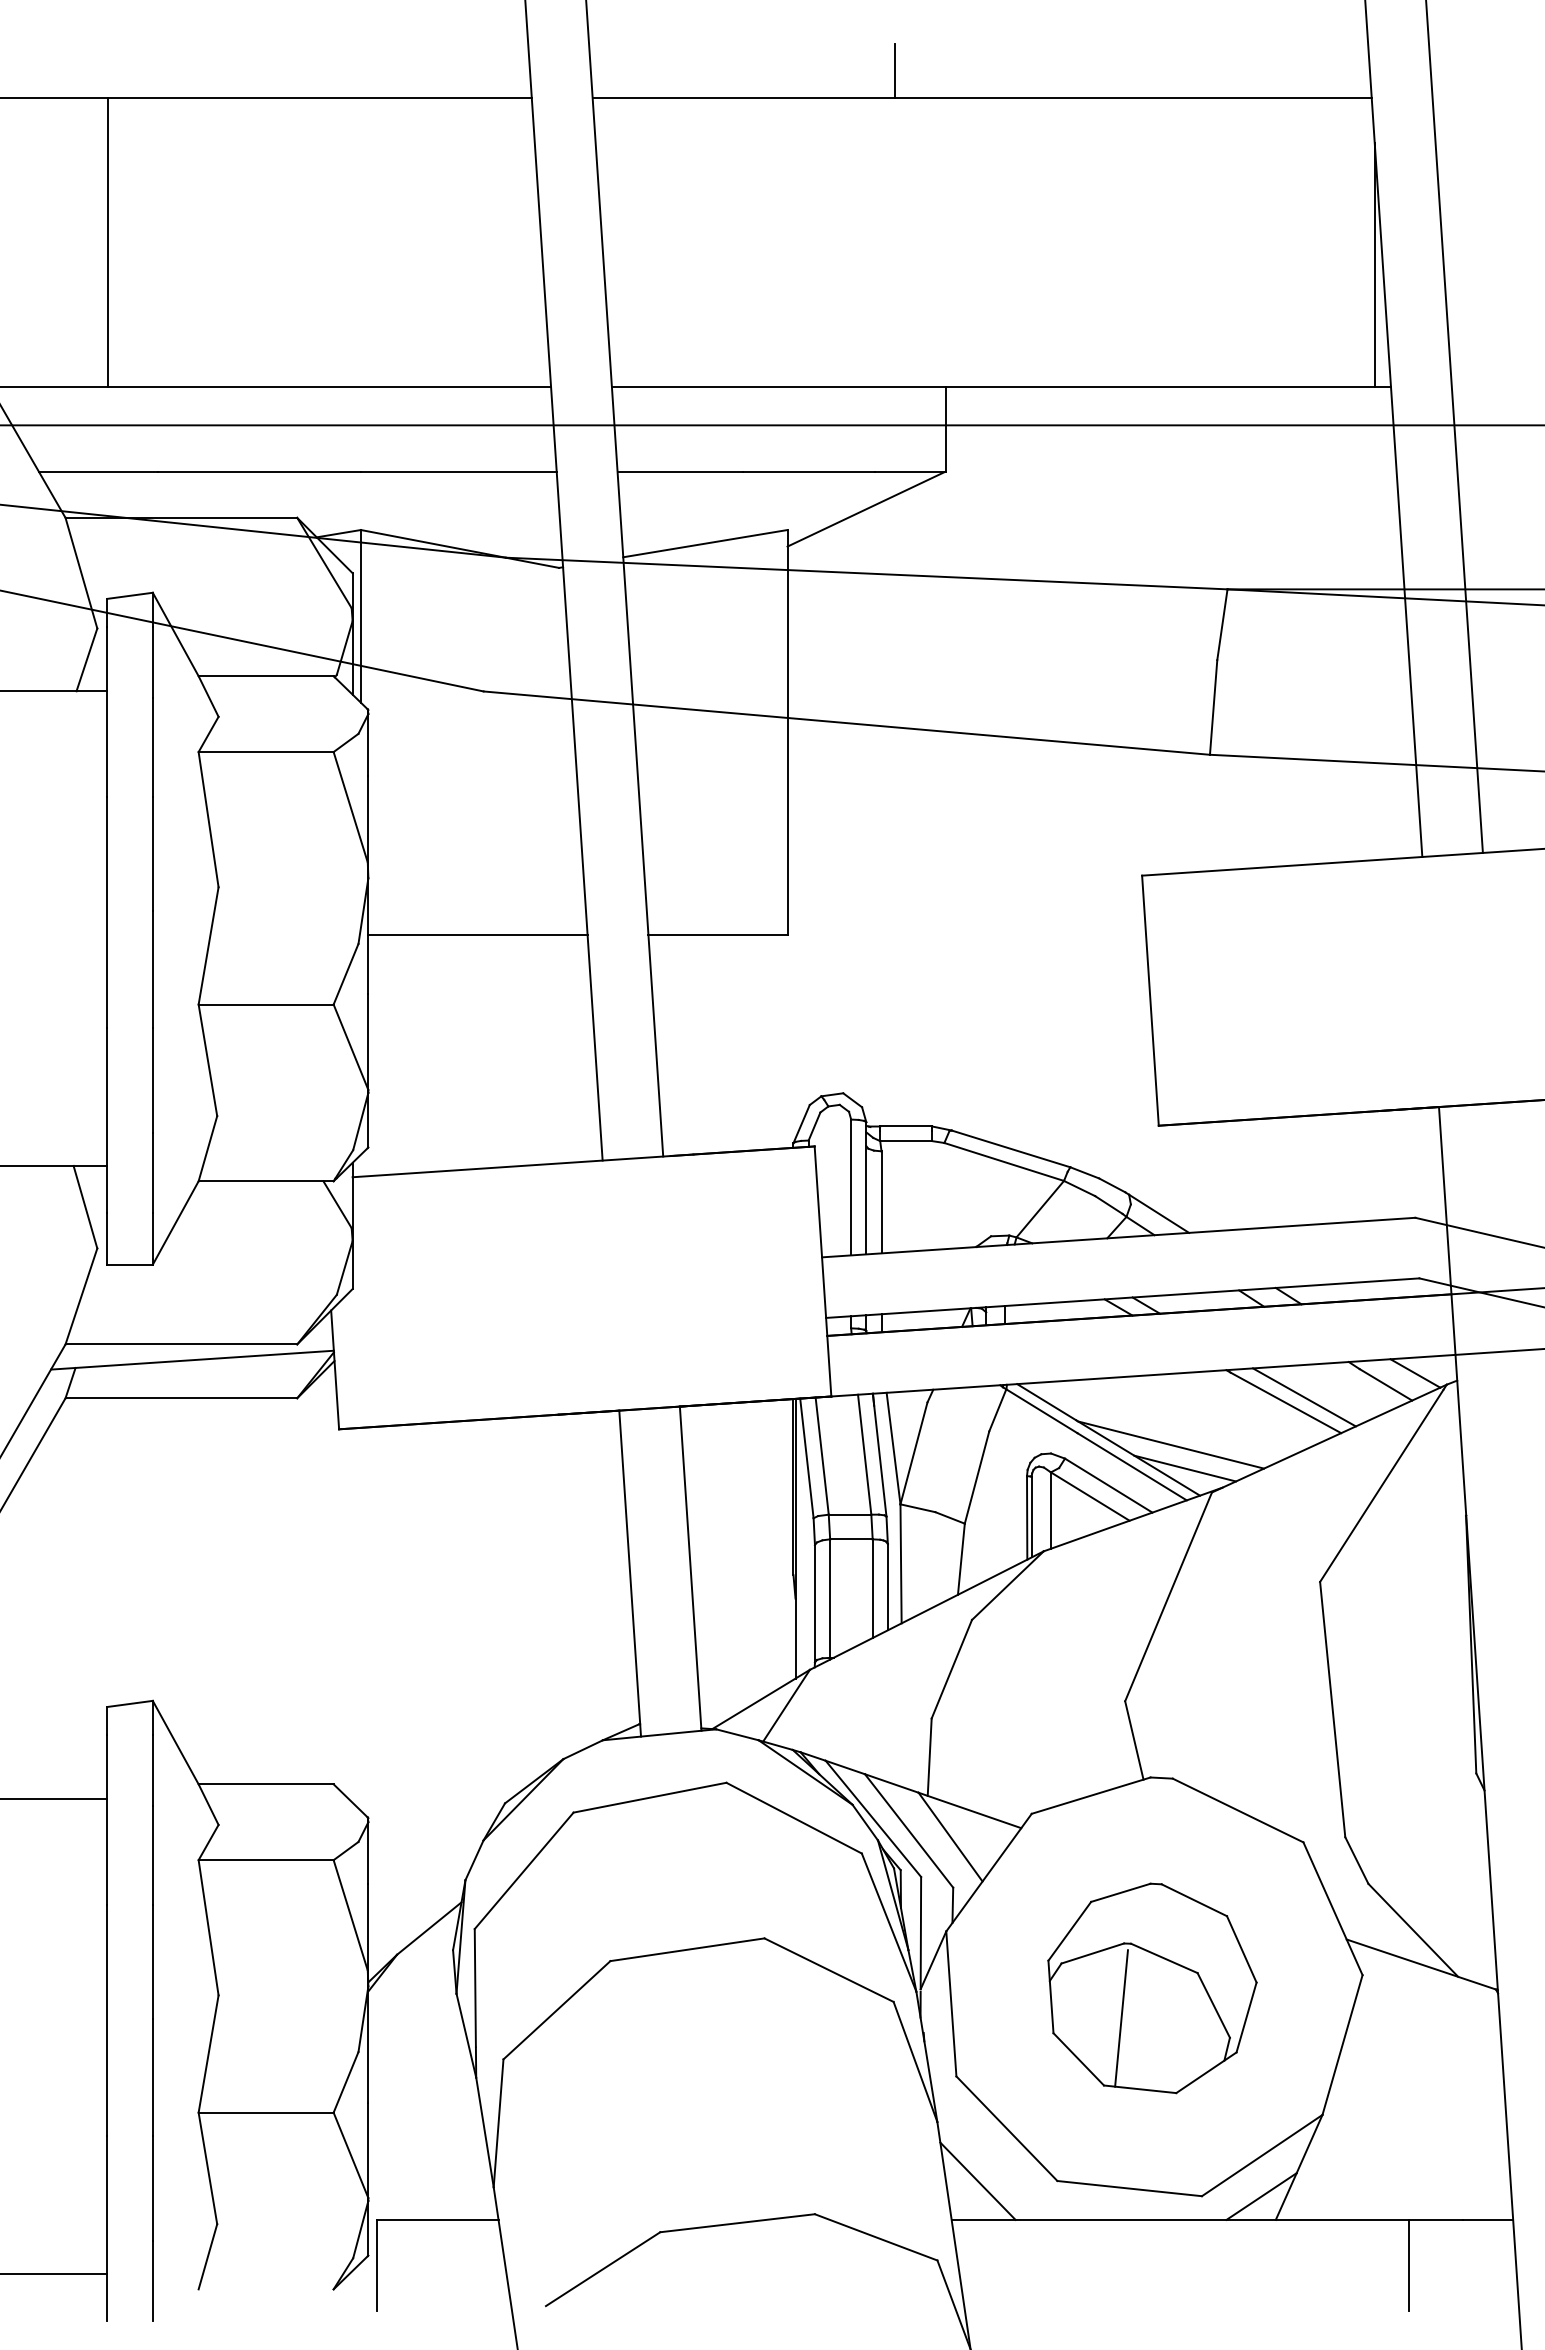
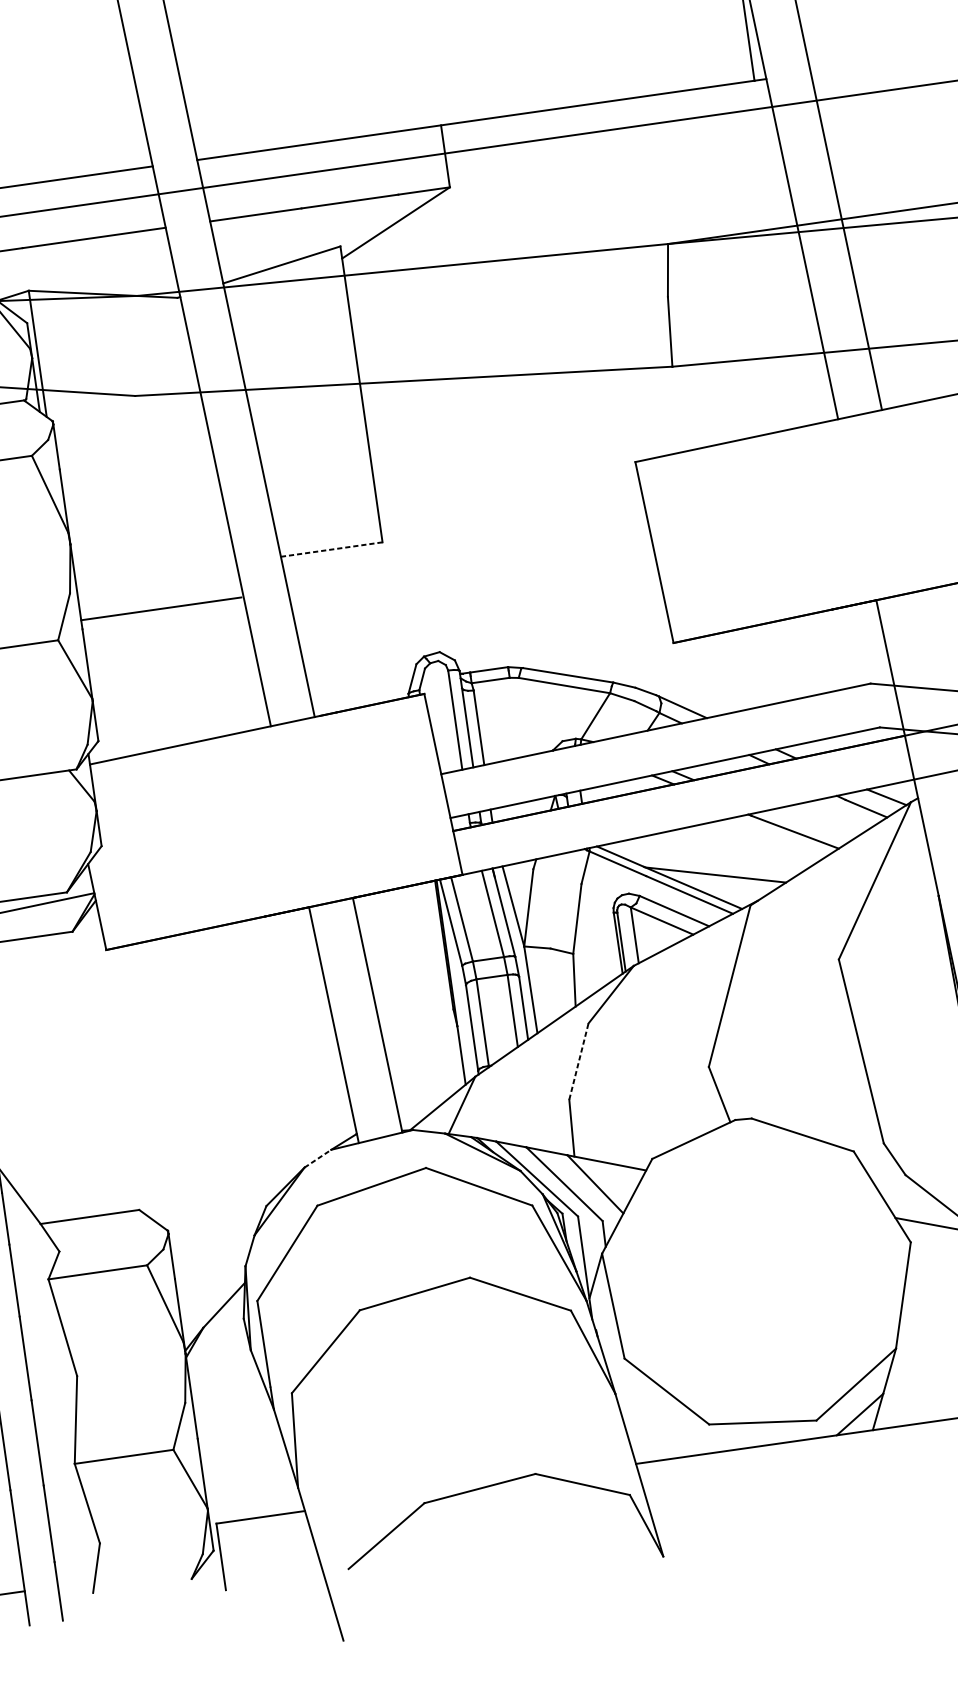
line: (477, 935) -> (160, 609), moved
line: (718, 935) -> (332, 549), solid -> dashed
line: (1304, 1397) -> (808, 826), removed
line: (1185, 1468) -> (728, 890), removed
line: (952, 1668) -> (579, 1060), solid -> dashed
line: (583, 1749) -> (318, 1158), solid -> dashed
part: (1152, 1988) -> (758, 1273), removed
line: (977, 2180) -> (650, 1432), removed

